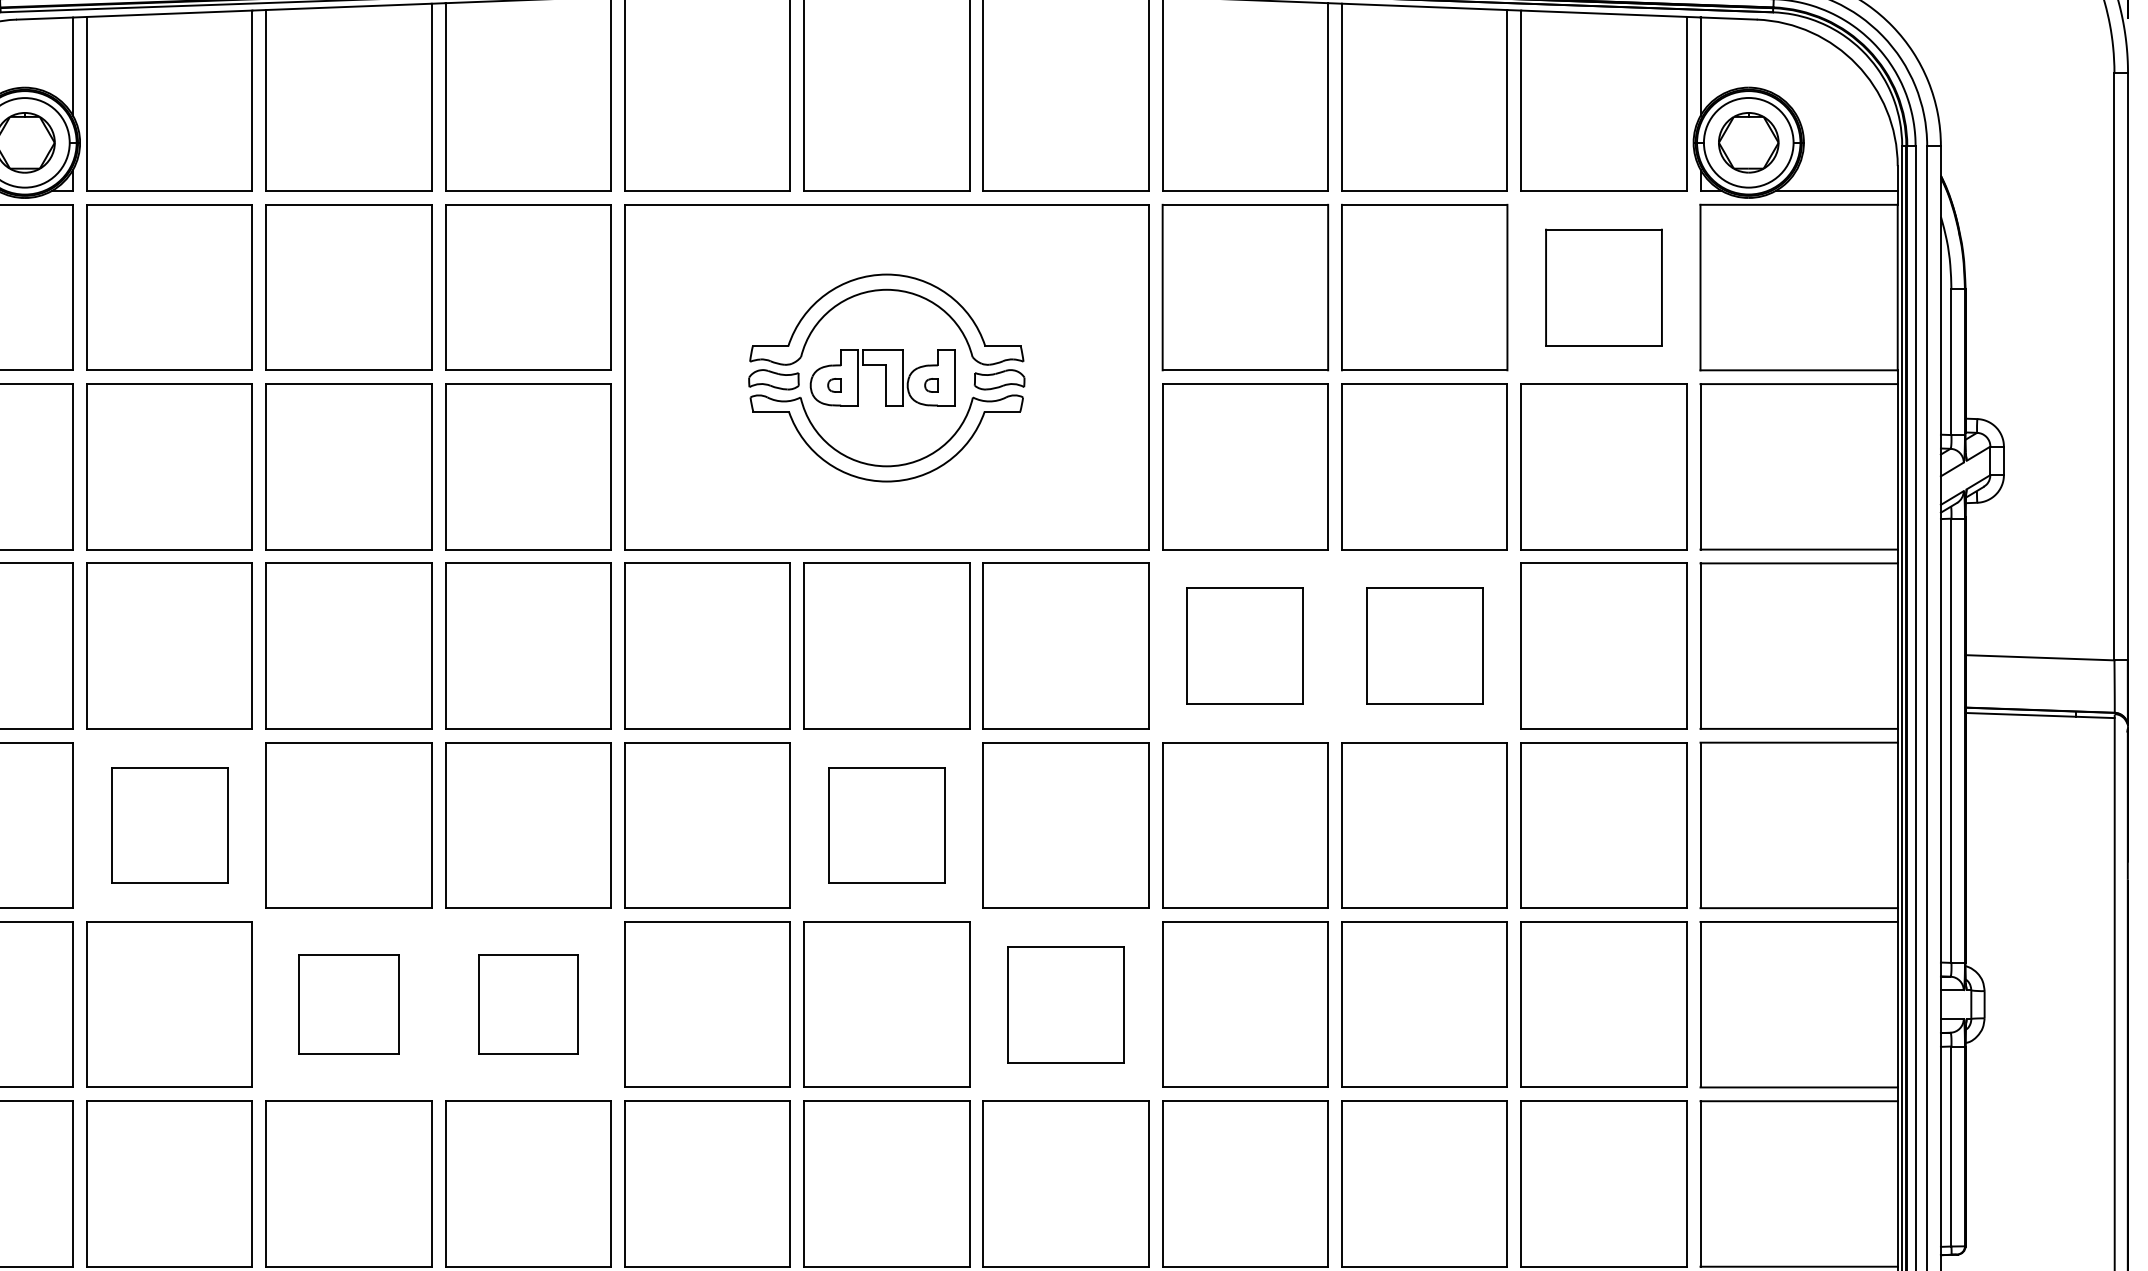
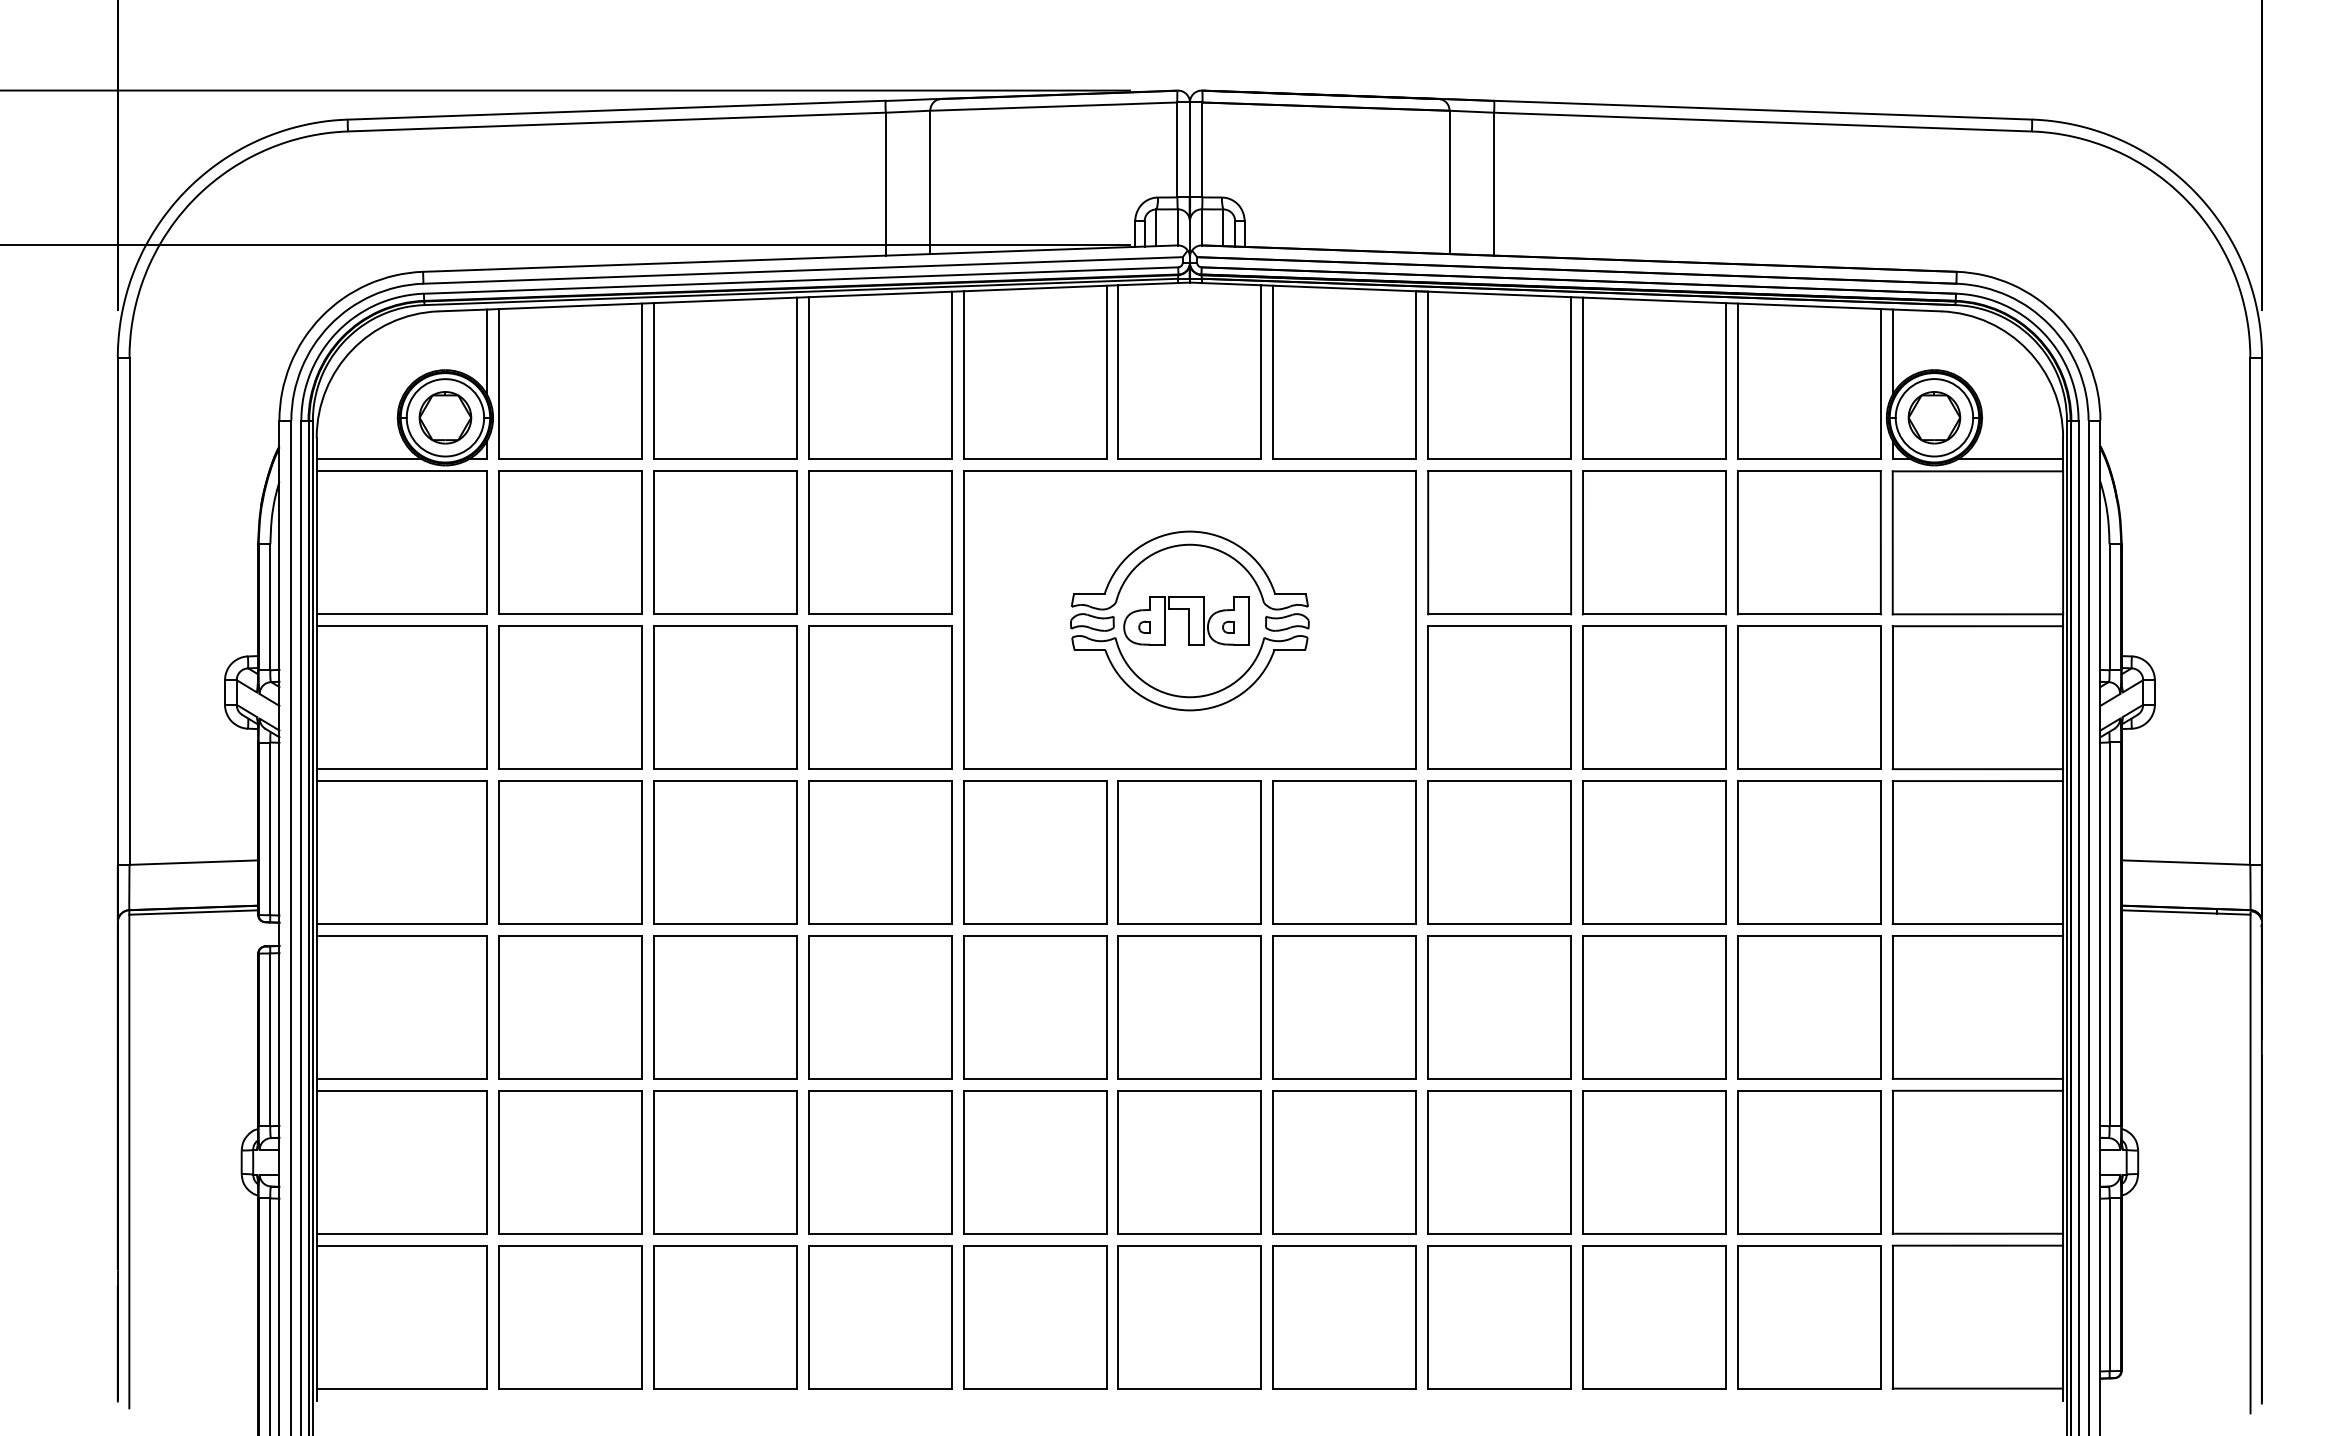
part: (1604, 287) -> (1809, 542), size x1.43
part: (1245, 646) -> (1499, 852), size x1.43
part: (1424, 646) -> (1654, 852), size x1.43
part: (169, 825) -> (570, 1007), size x1.43
part: (886, 825) -> (1189, 1007), size x1.43
part: (349, 1004) -> (725, 1162), size x1.67
part: (528, 1004) -> (880, 1162), size x1.67
part: (1065, 1004) -> (1344, 1162), size x1.43

